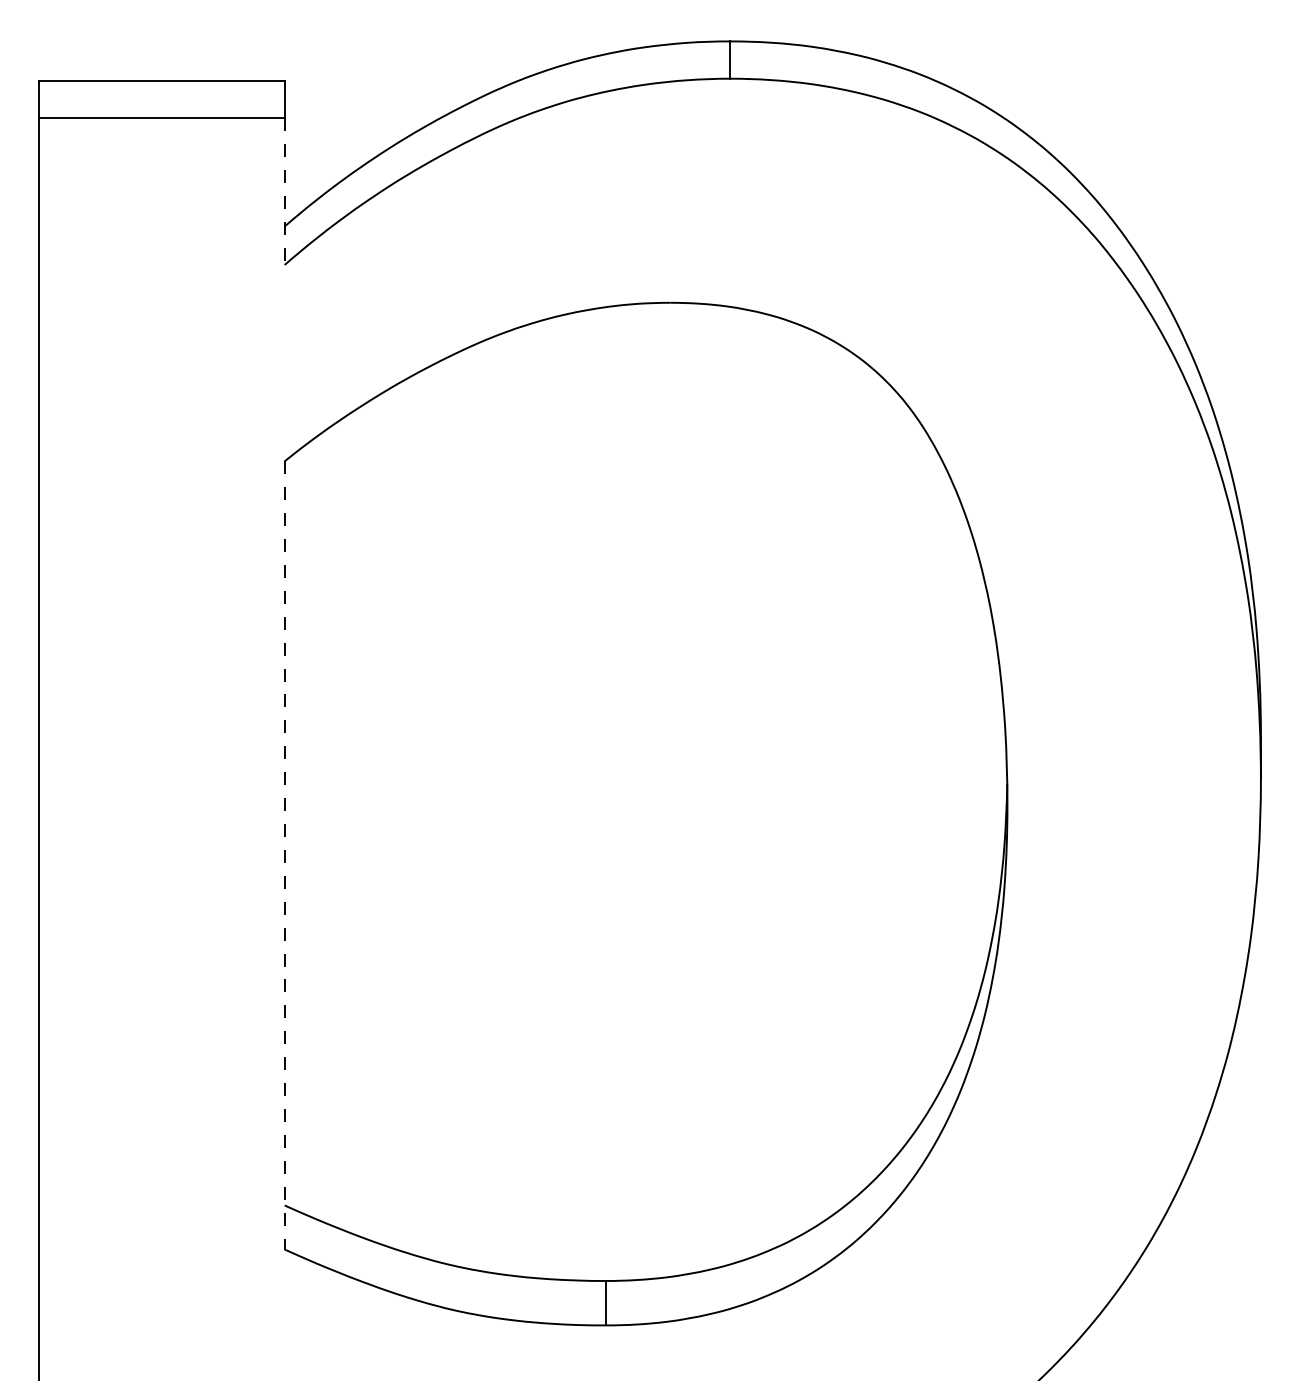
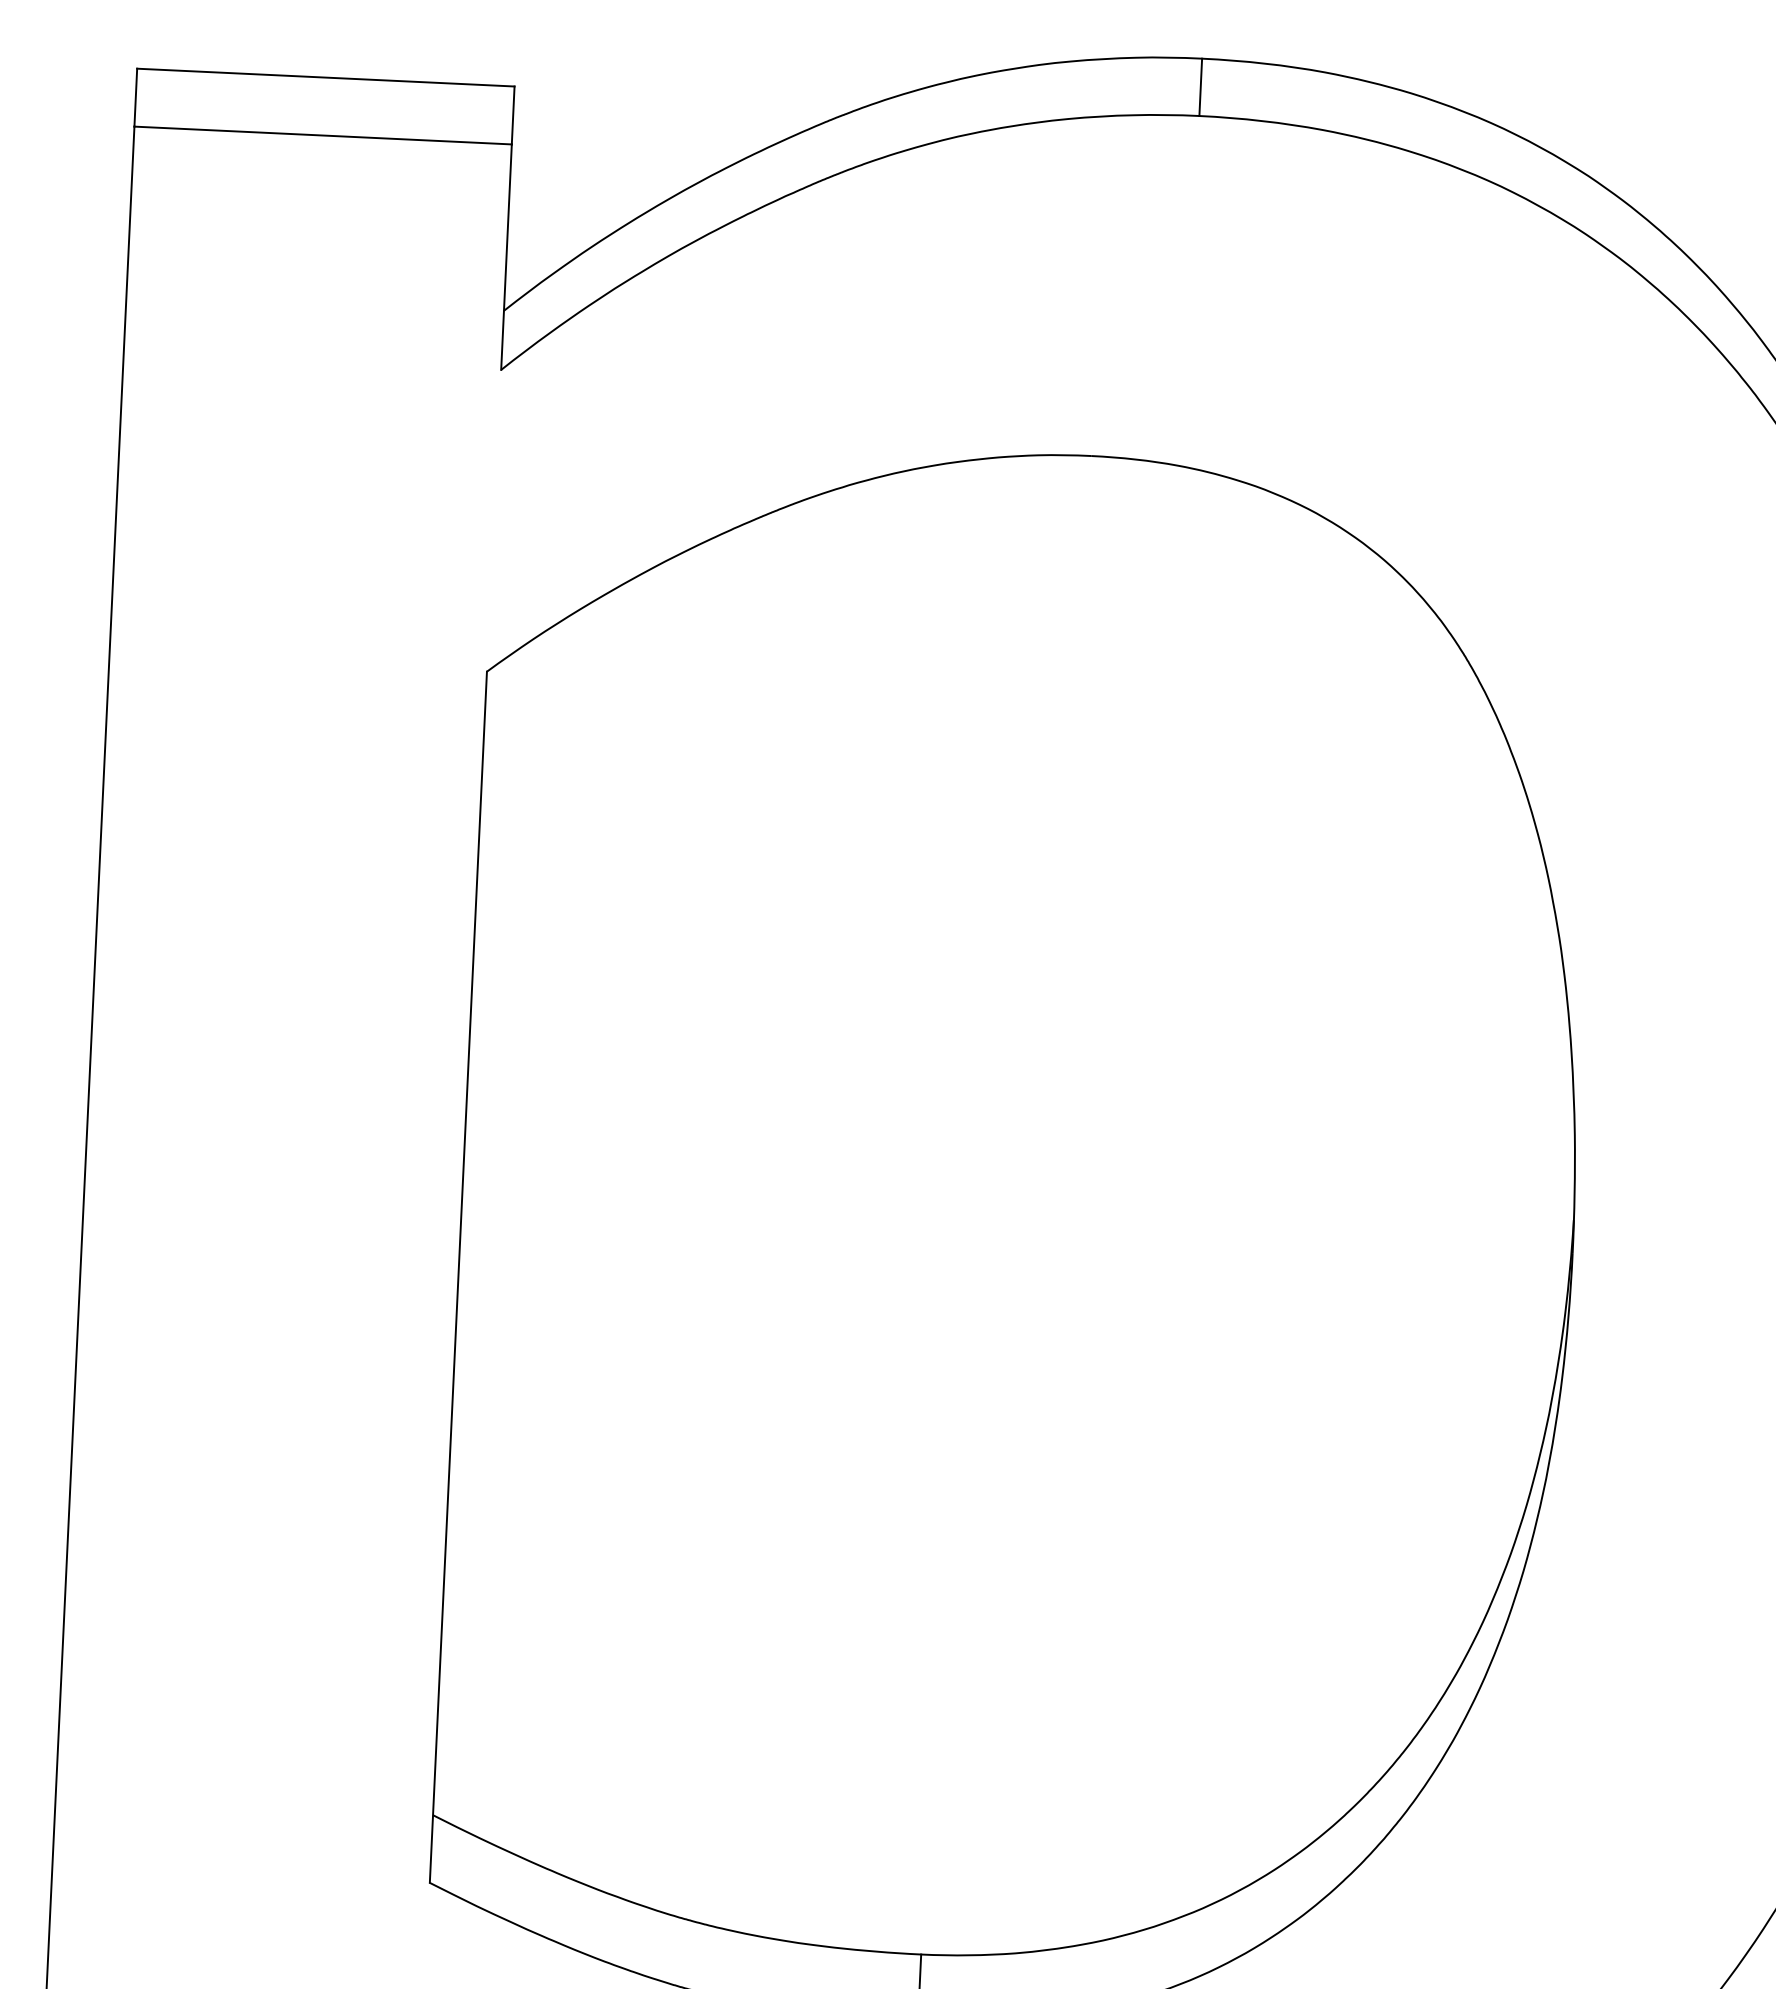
line: (284, 192) -> (506, 258), dashed -> solid
line: (284, 855) -> (458, 1277), dashed -> solid

